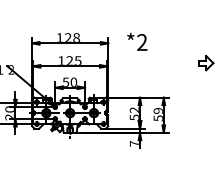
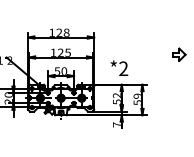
text: (137, 41) -> (119, 67), moved

